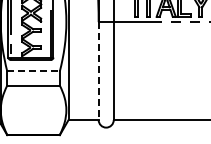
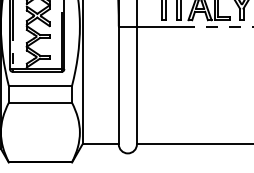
line: (34, 71) -> (41, 85), dashed -> solid
line: (98, 71) -> (118, 85), dashed -> solid

